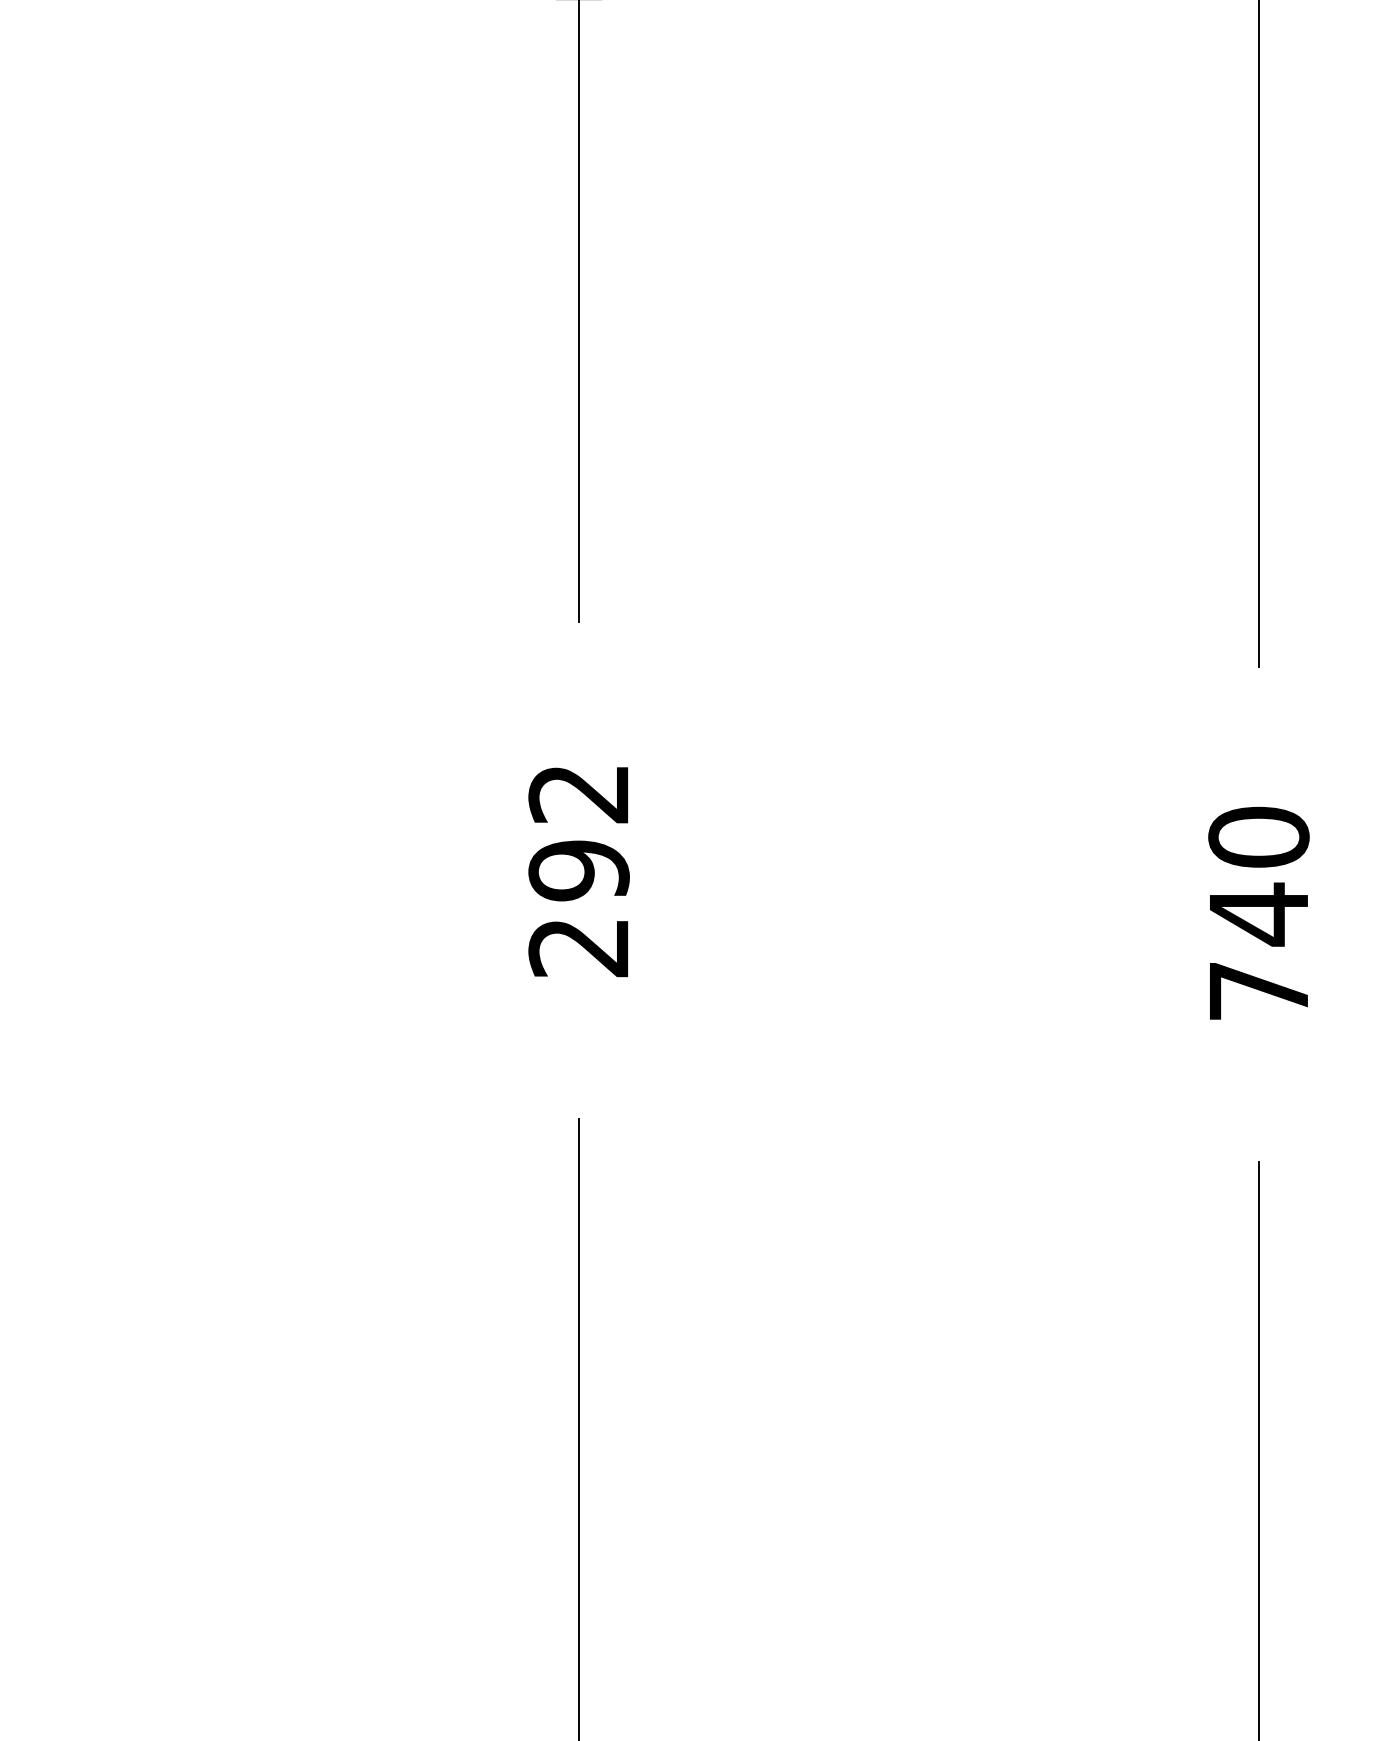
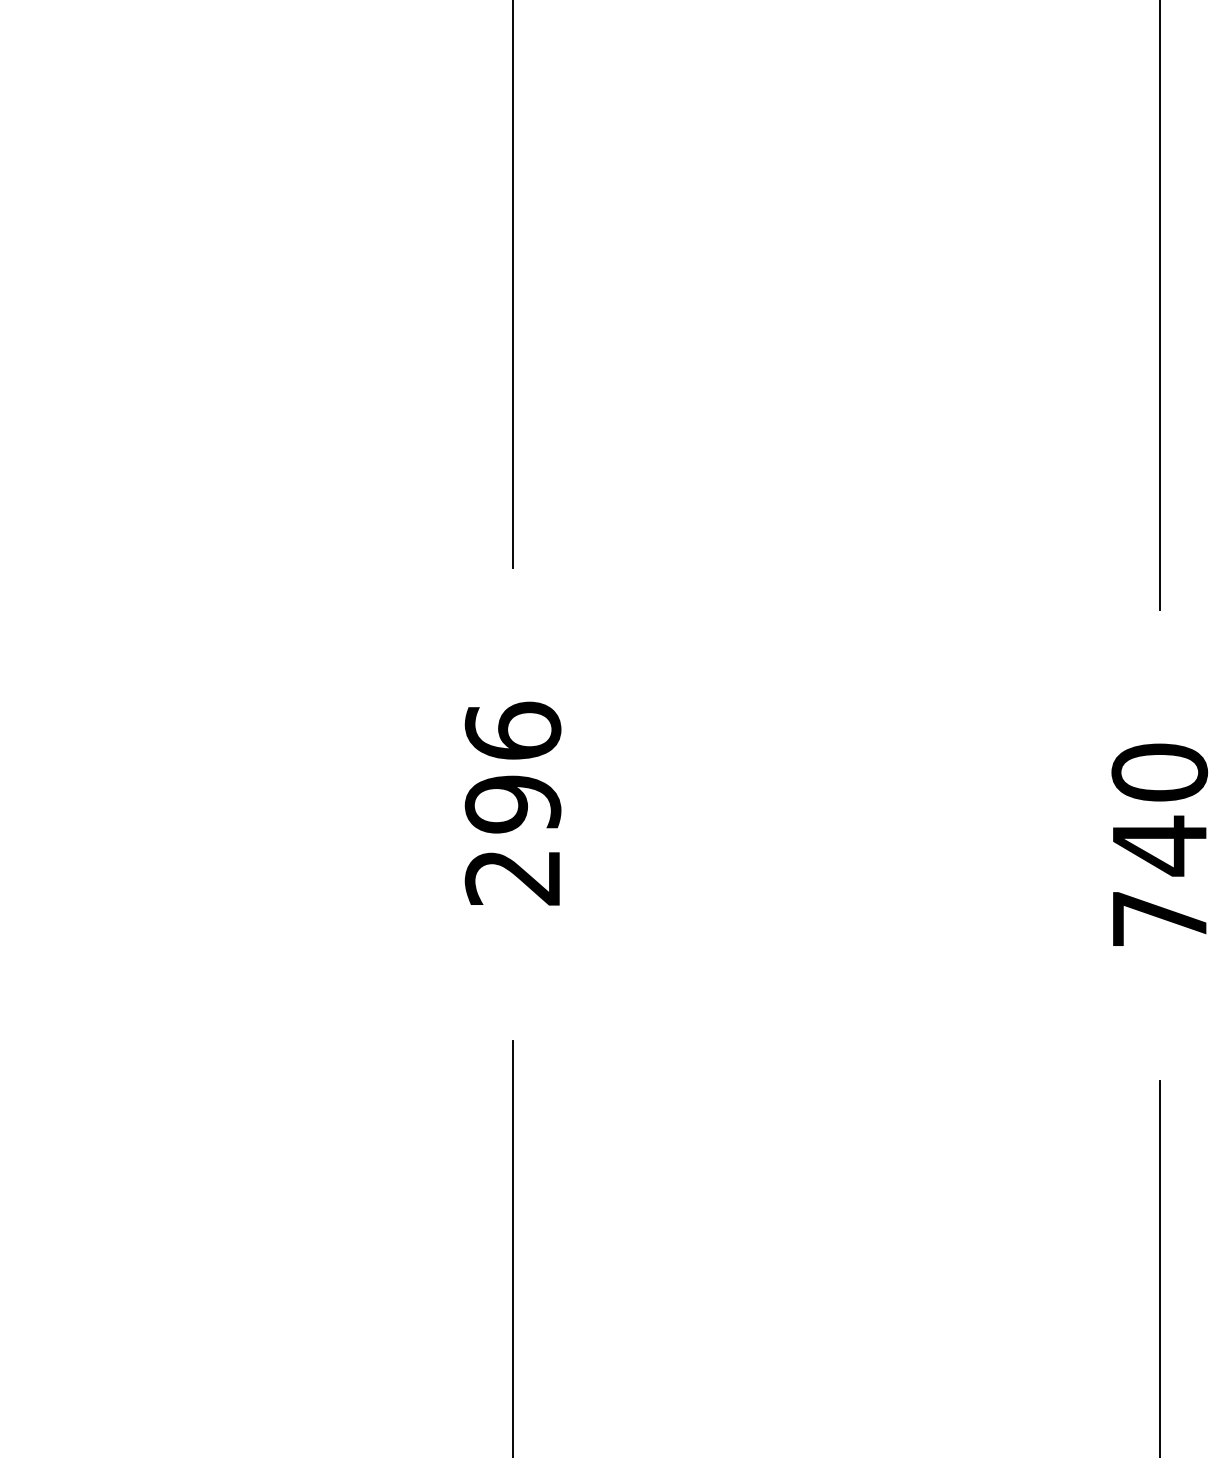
text: (578, 792) -> (512, 729), 292 -> 296

